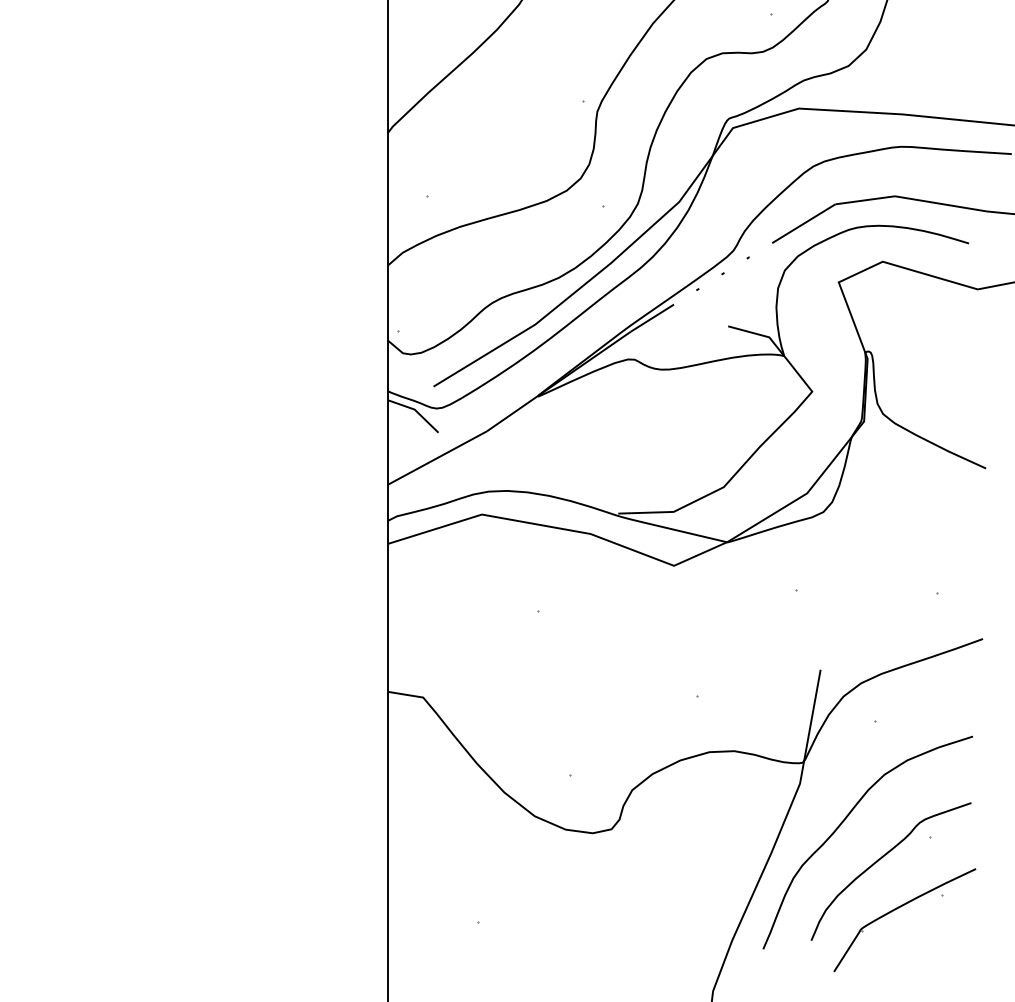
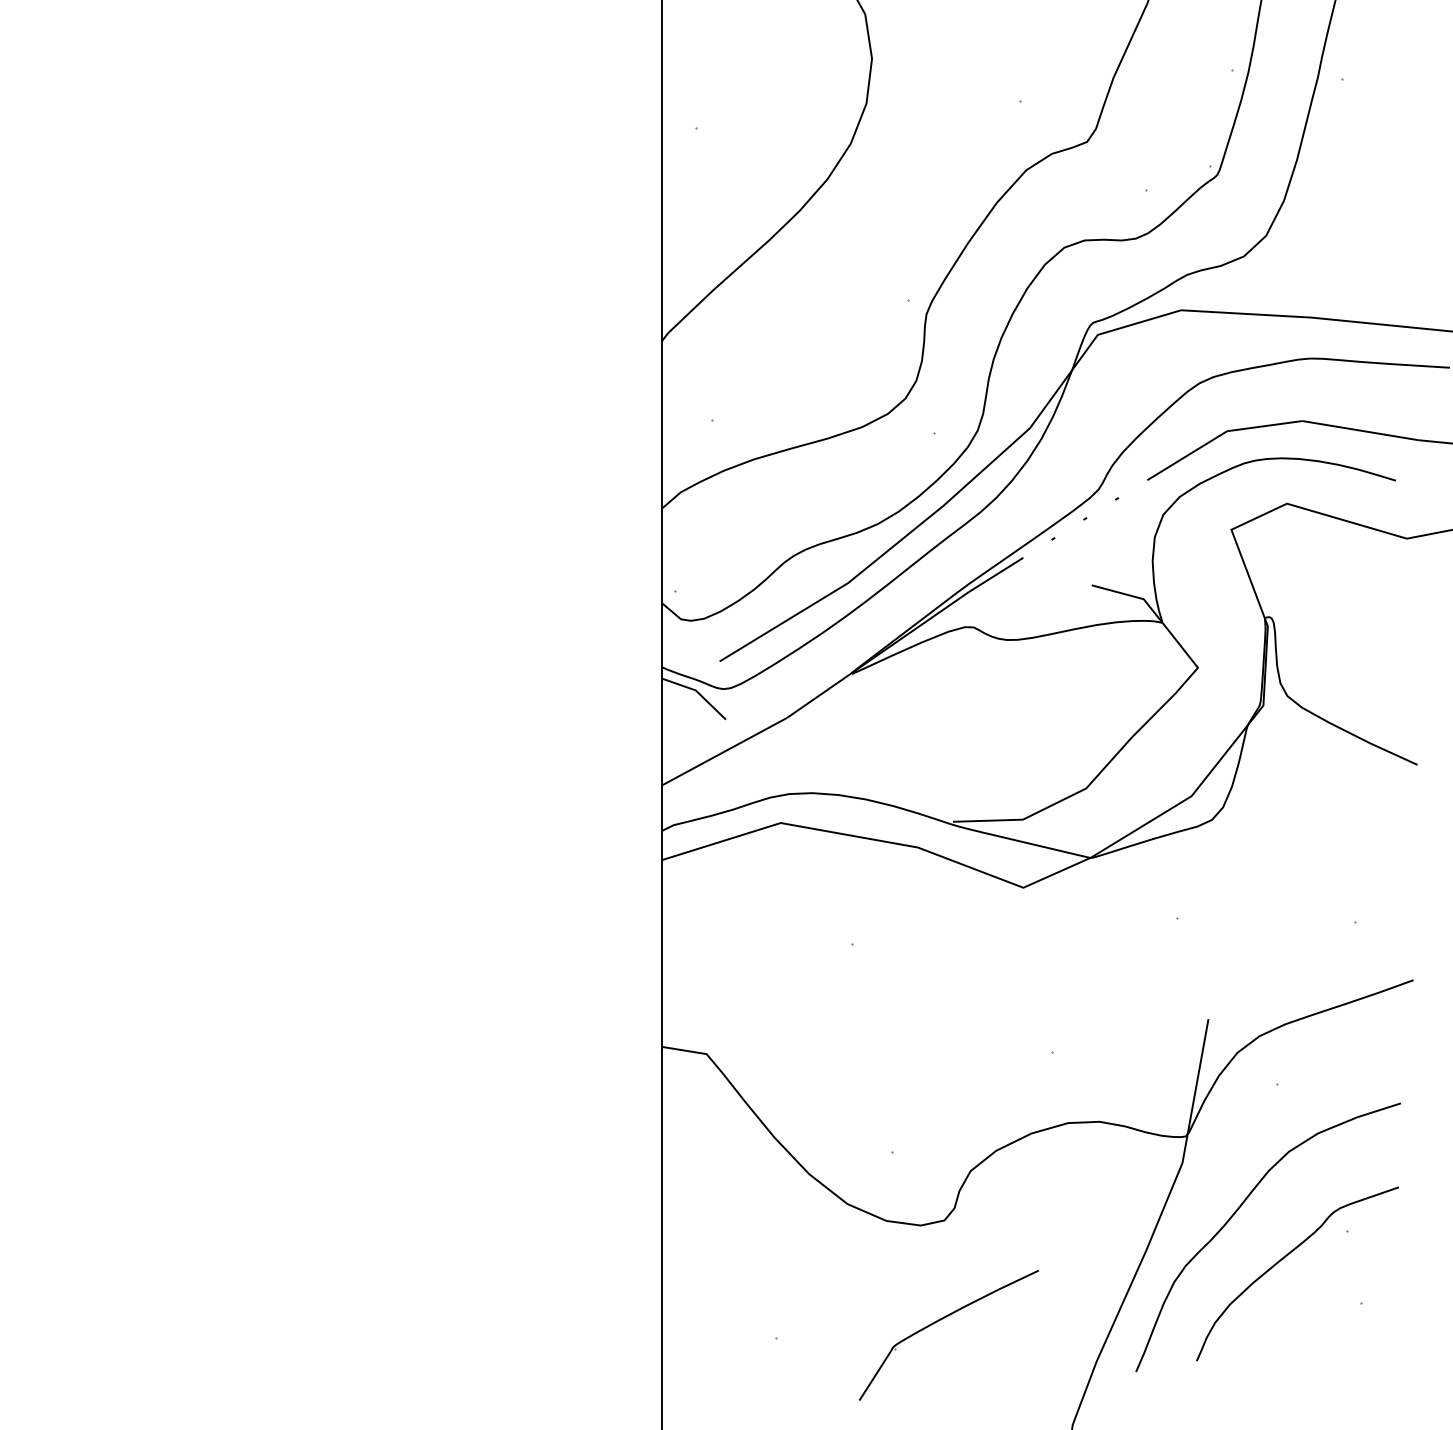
part: (899, 908) -> (941, 1320), moved

